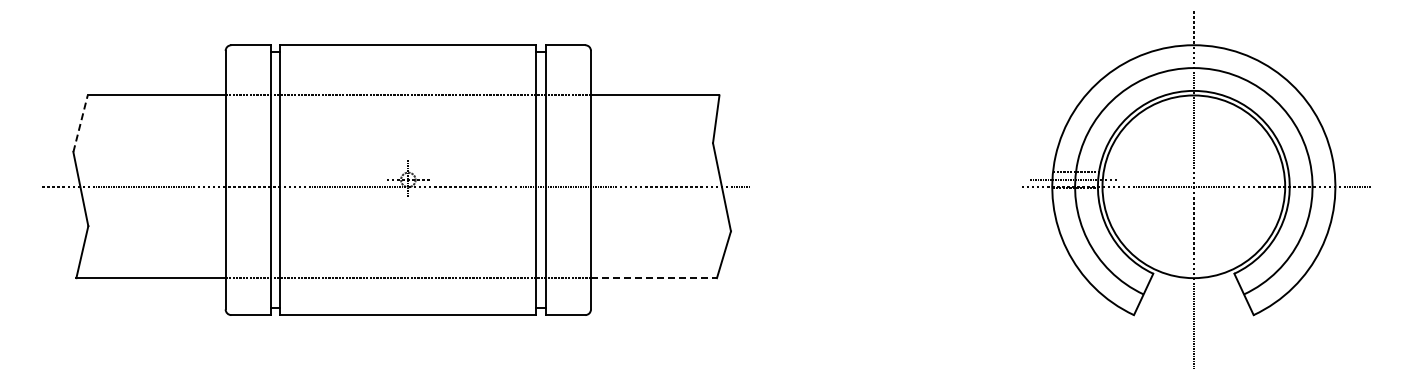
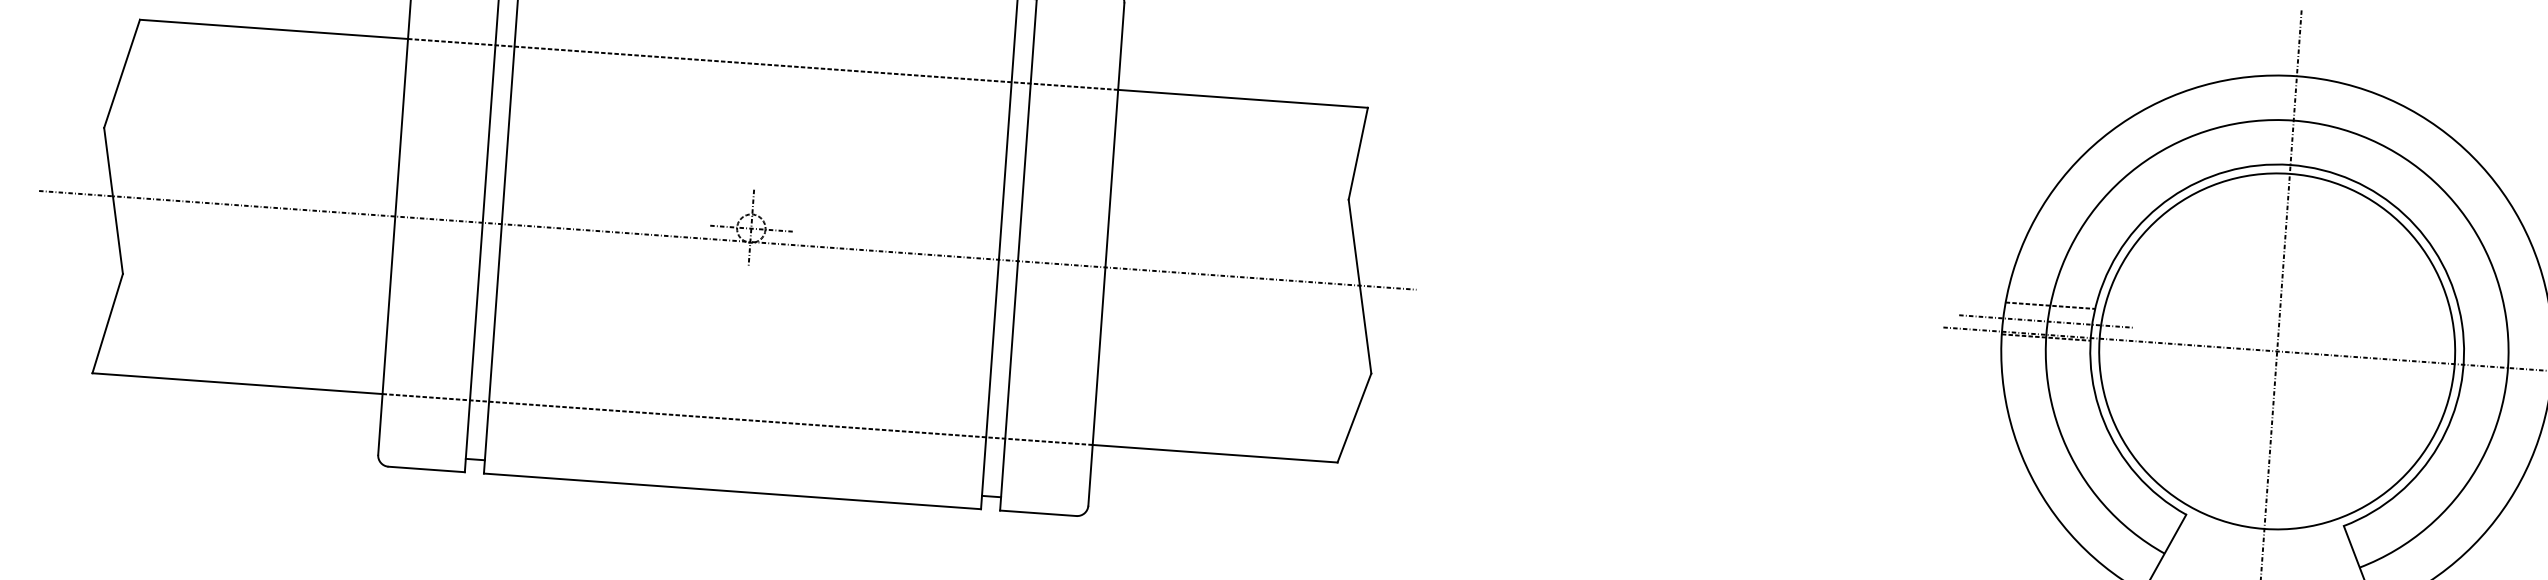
line: (80, 123) -> (121, 73), dashed -> solid
line: (653, 278) -> (1214, 454), dashed -> solid

